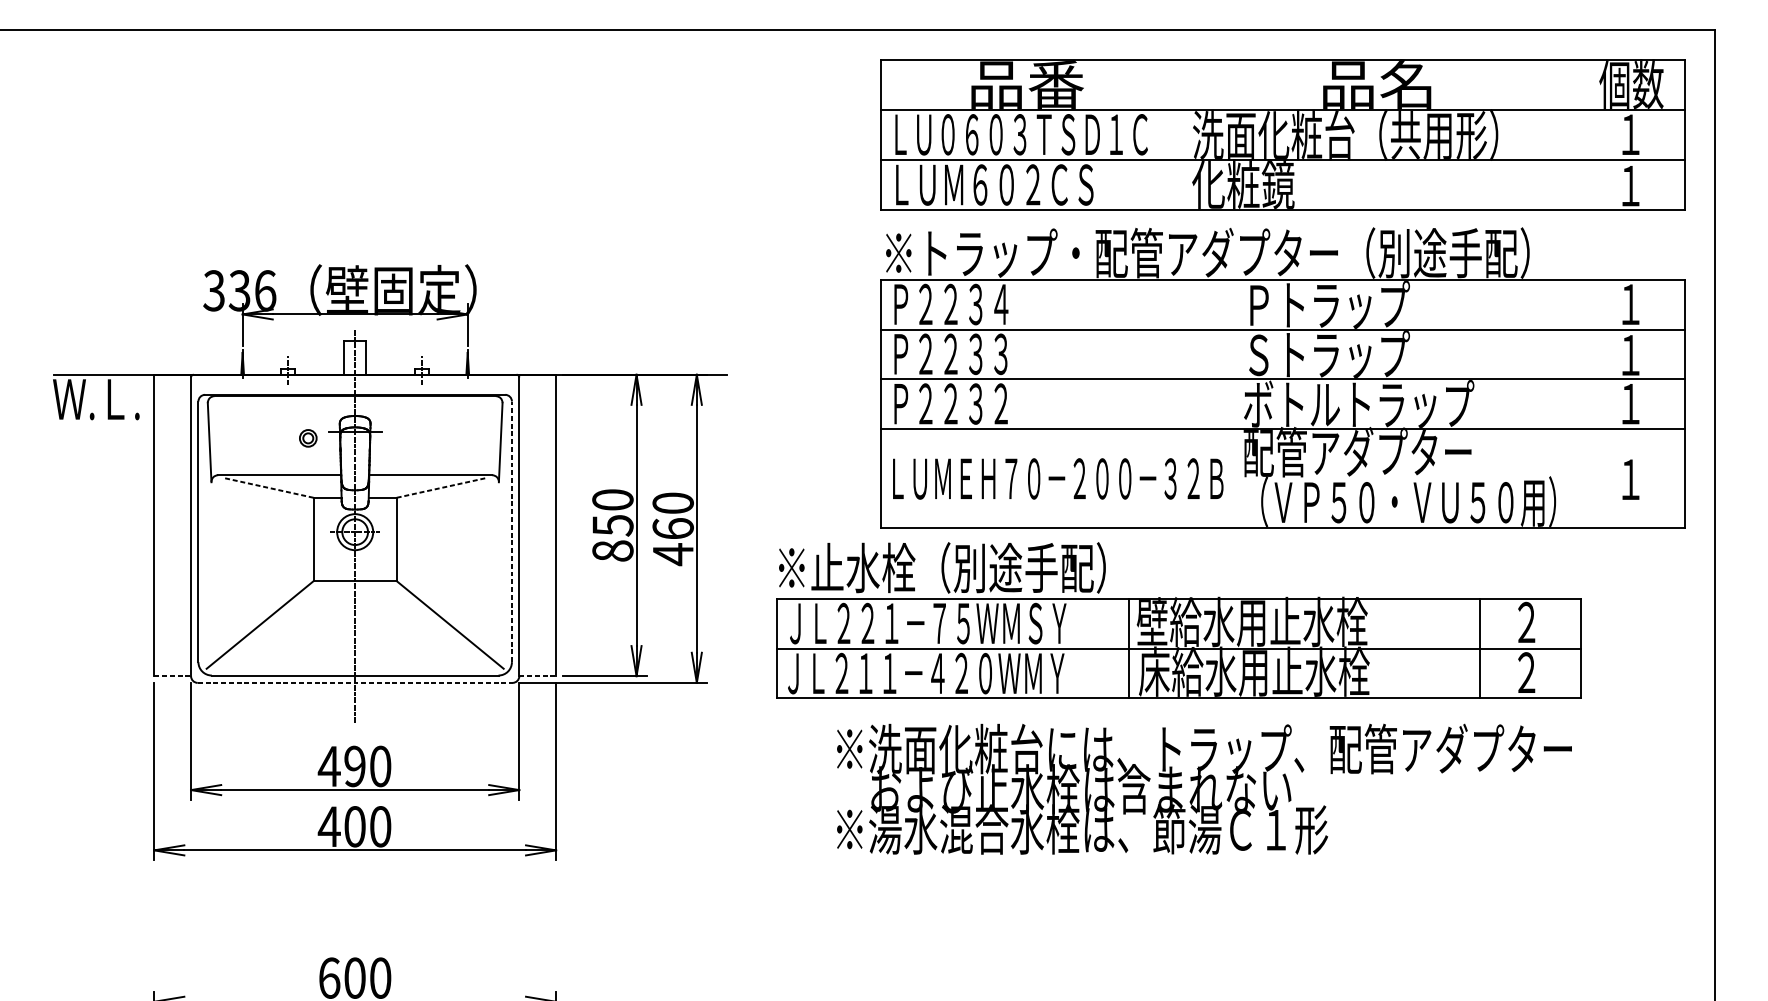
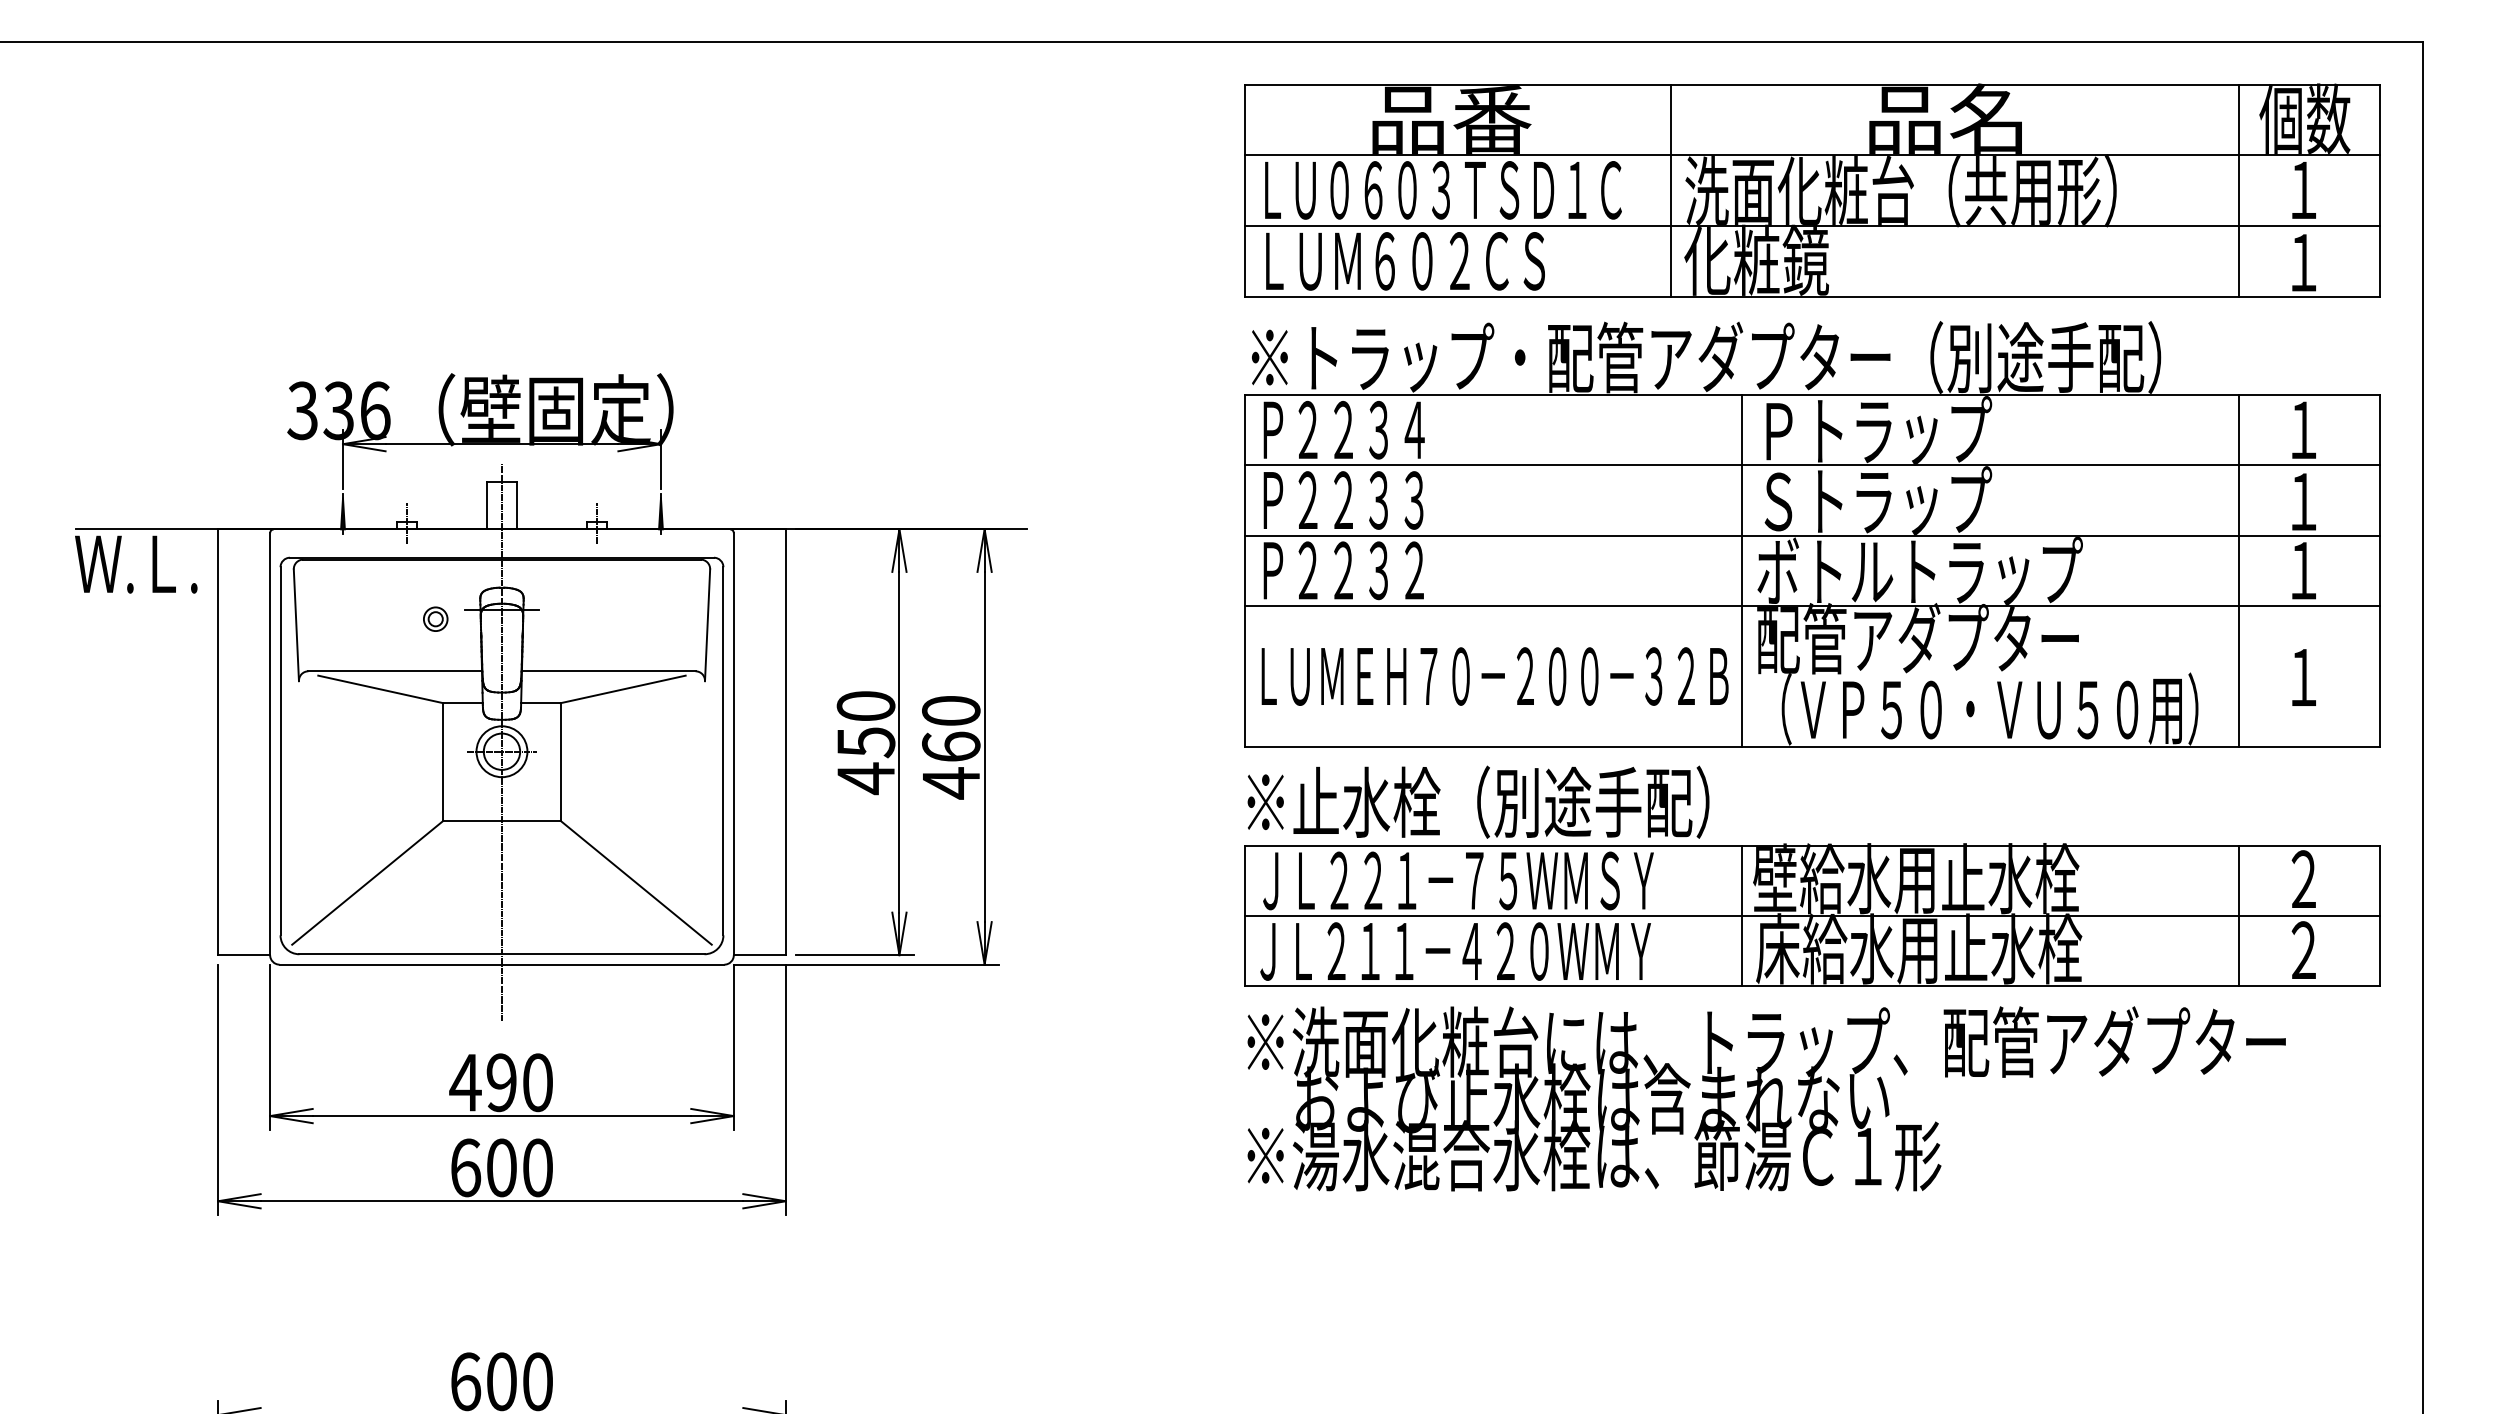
line: (1182, 134) -> (1670, 190), added
line: (1584, 134) -> (2238, 190), added
line: (1232, 403) -> (1741, 570), added
line: (1584, 403) -> (2238, 570), added
line: (269, 488) -> (381, 689), dashed -> solid
line: (441, 488) -> (623, 689), dashed -> solid
line: (511, 531) -> (723, 750), dashed -> solid
text: (613, 551) -> (866, 778), 850 -> 450
part: (1178, 619) -> (1812, 875), moved
line: (172, 676) -> (244, 955), dashed -> solid
line: (538, 676) -> (760, 955), dashed -> solid
line: (355, 682) -> (502, 964), dashed -> solid
text: (1204, 788) -> (1766, 1098), moved
text: (329, 826) -> (465, 1167), 400 -> 600

